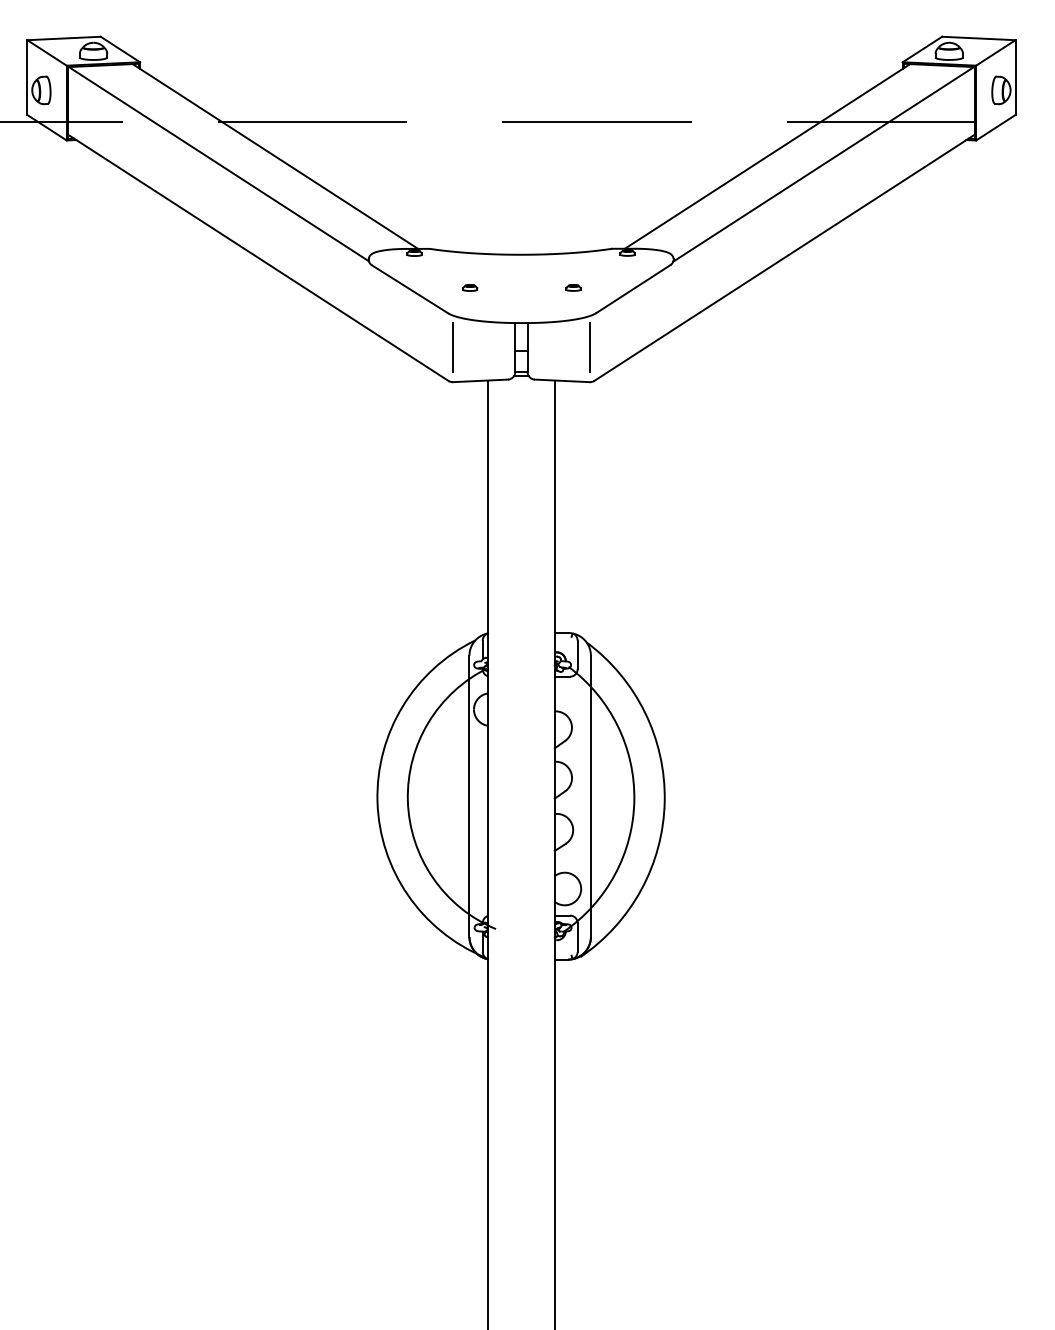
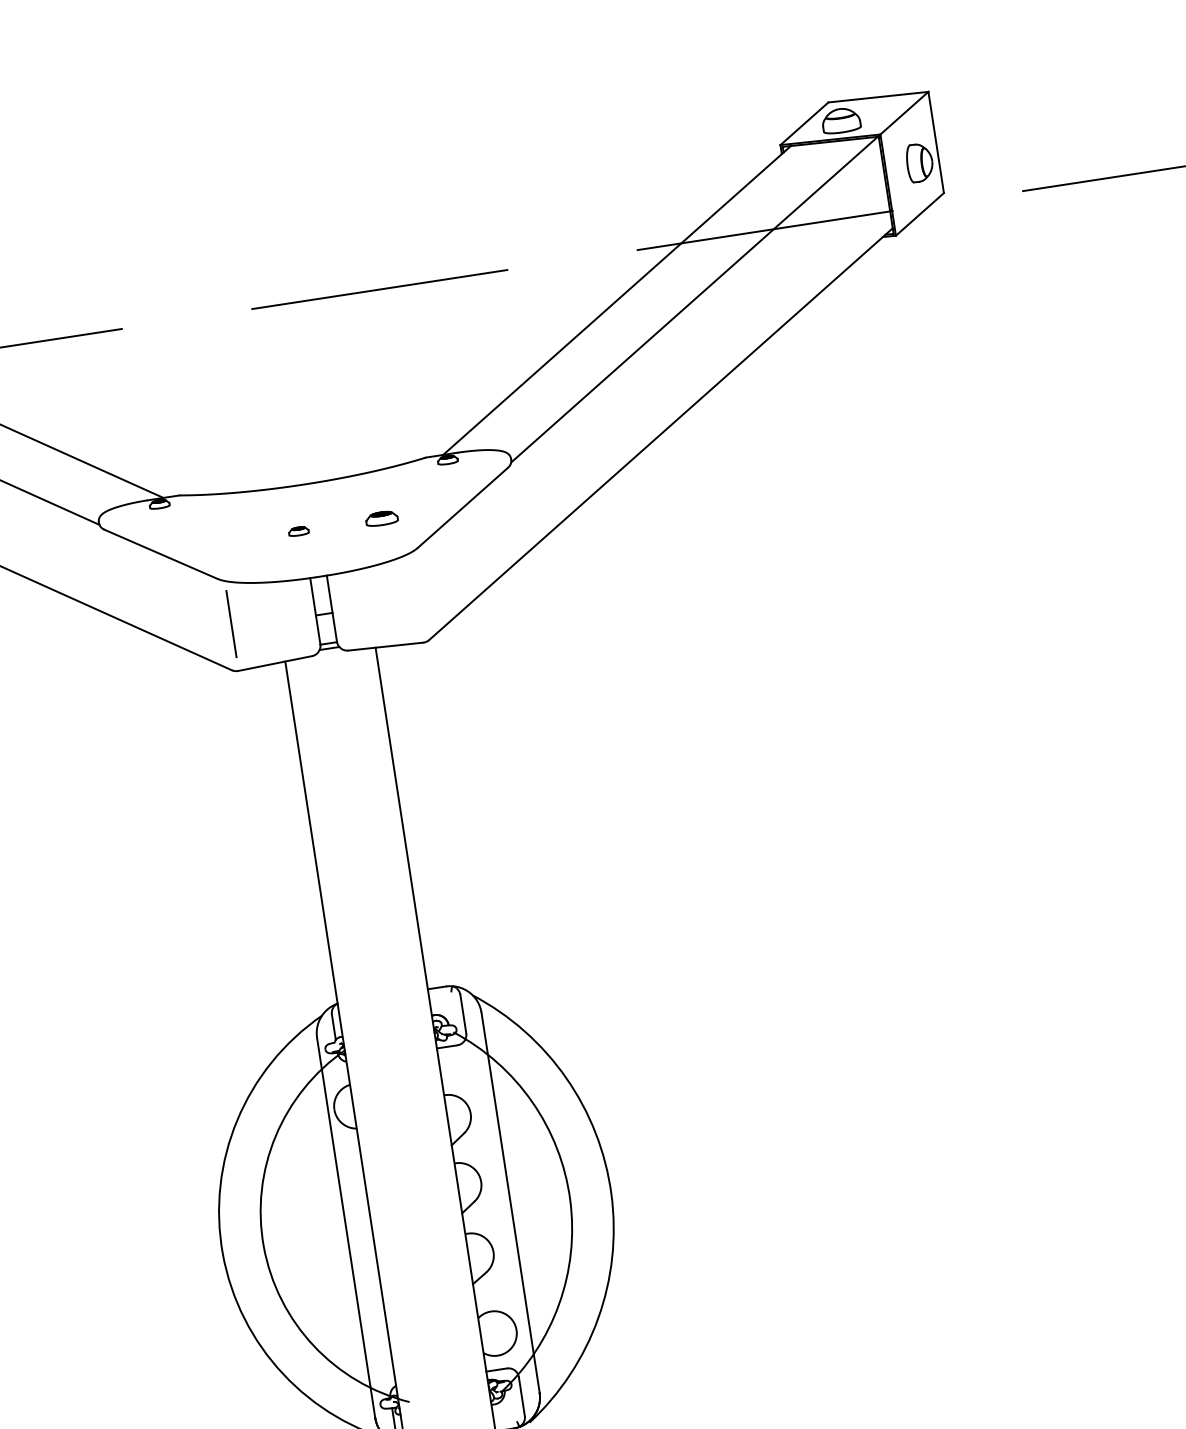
part: (470, 287) -> (299, 530), moved
part: (573, 287) -> (381, 517), size x1.6
line: (590, 347) -> (417, 595), removed

